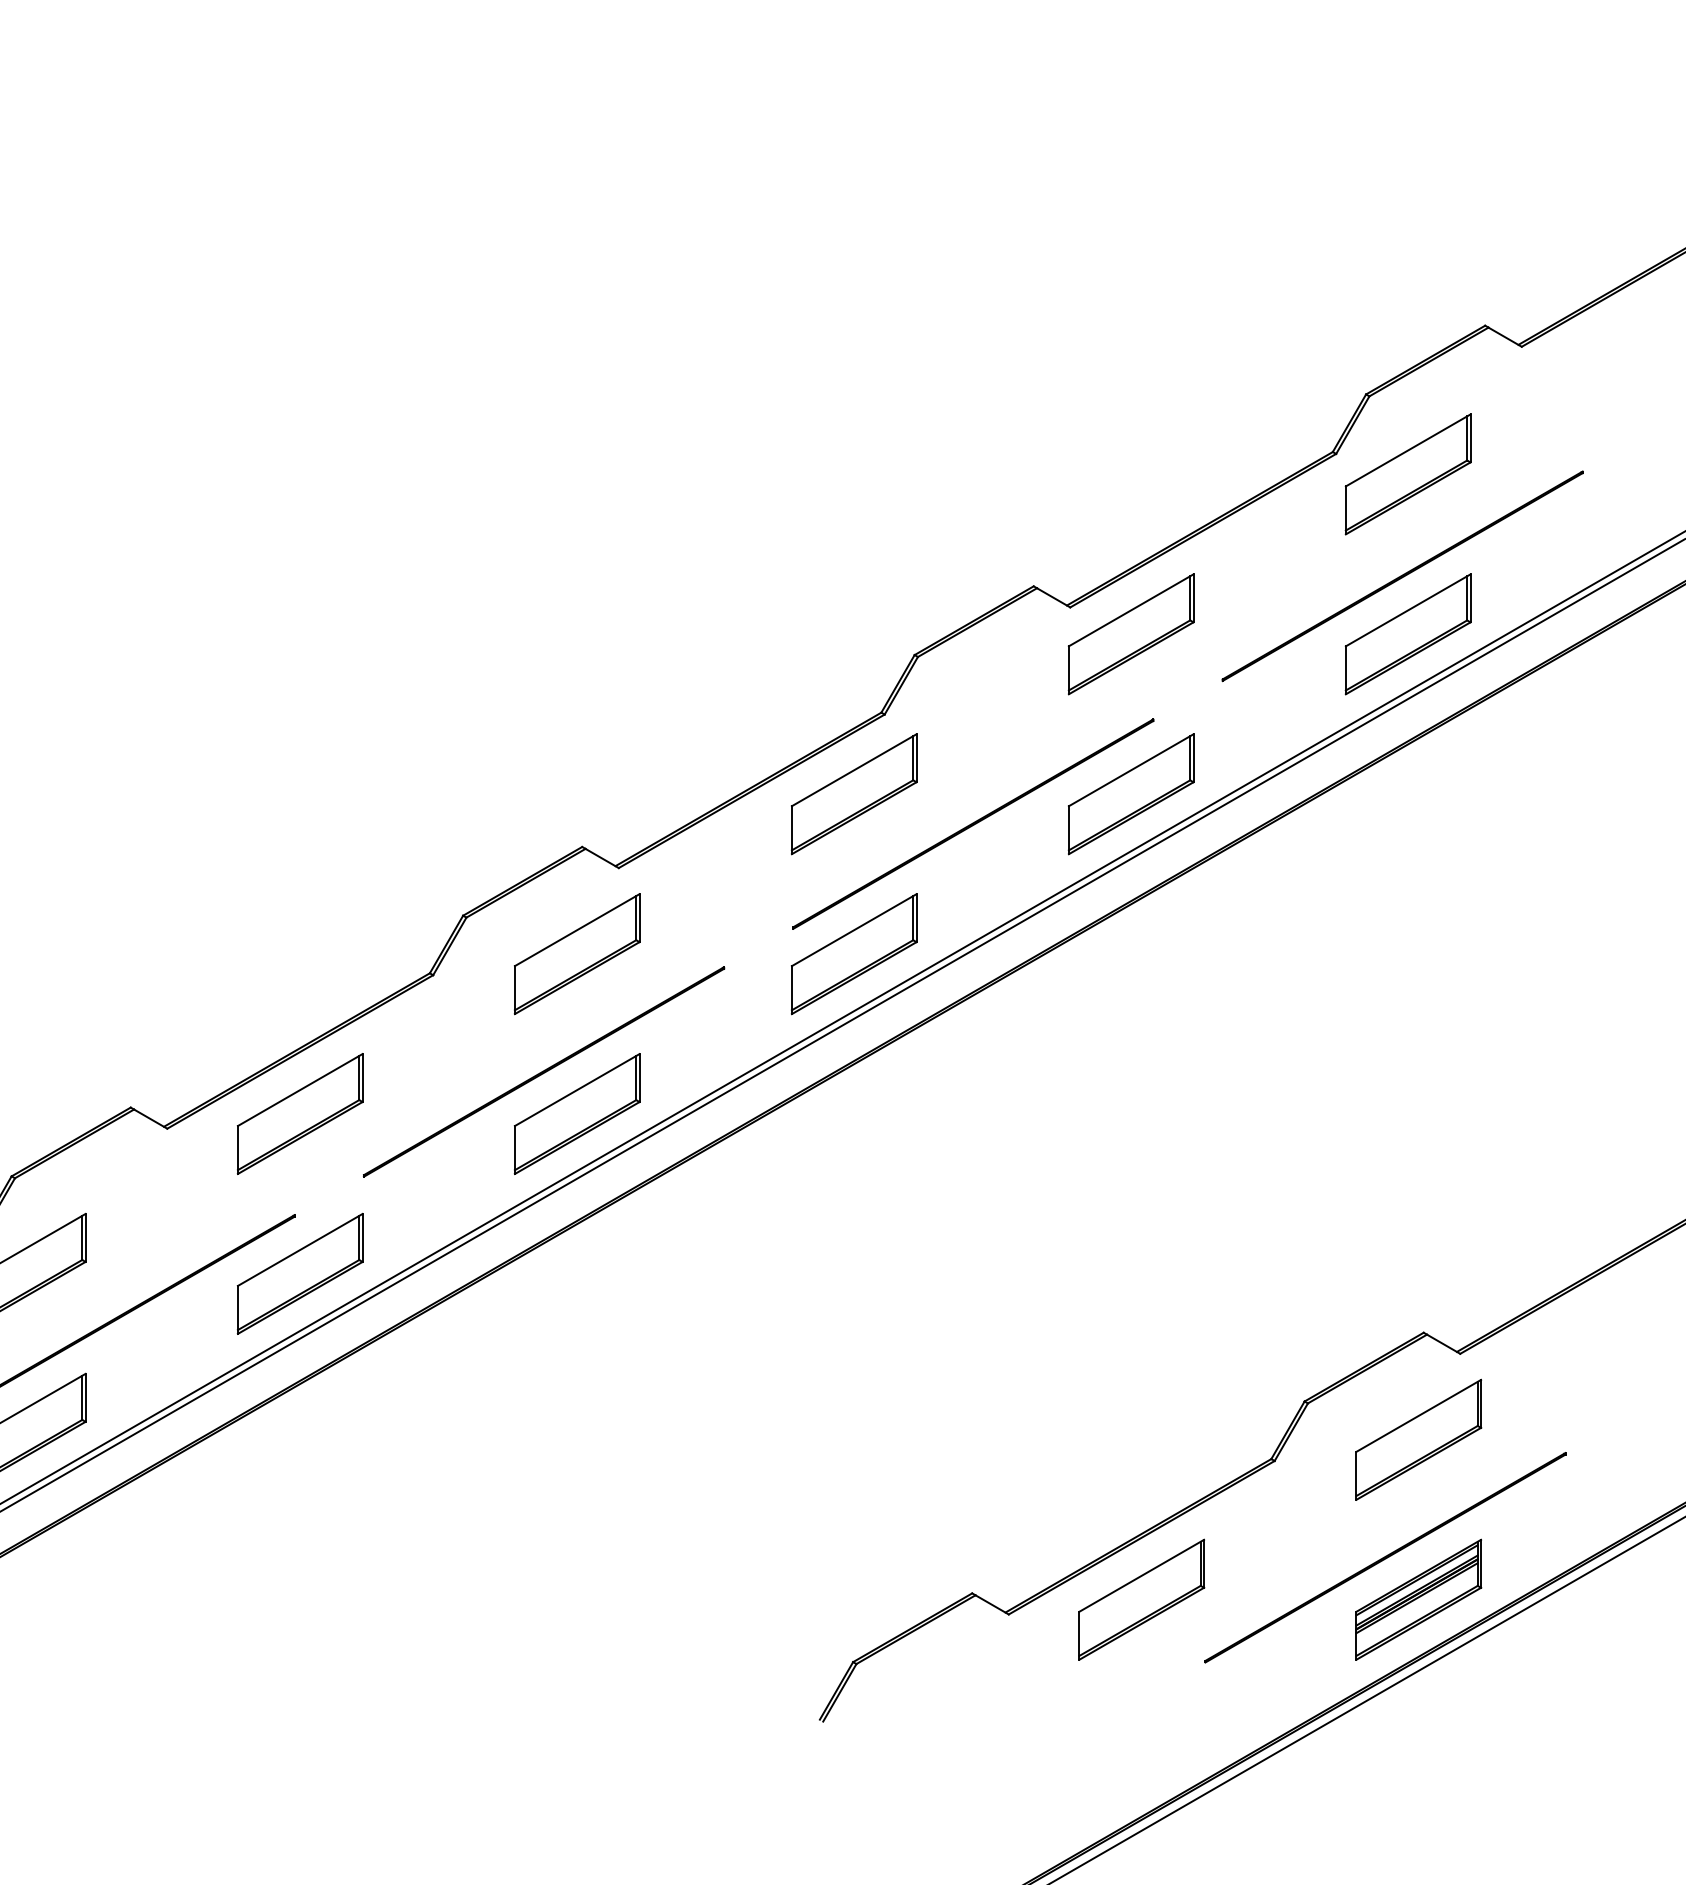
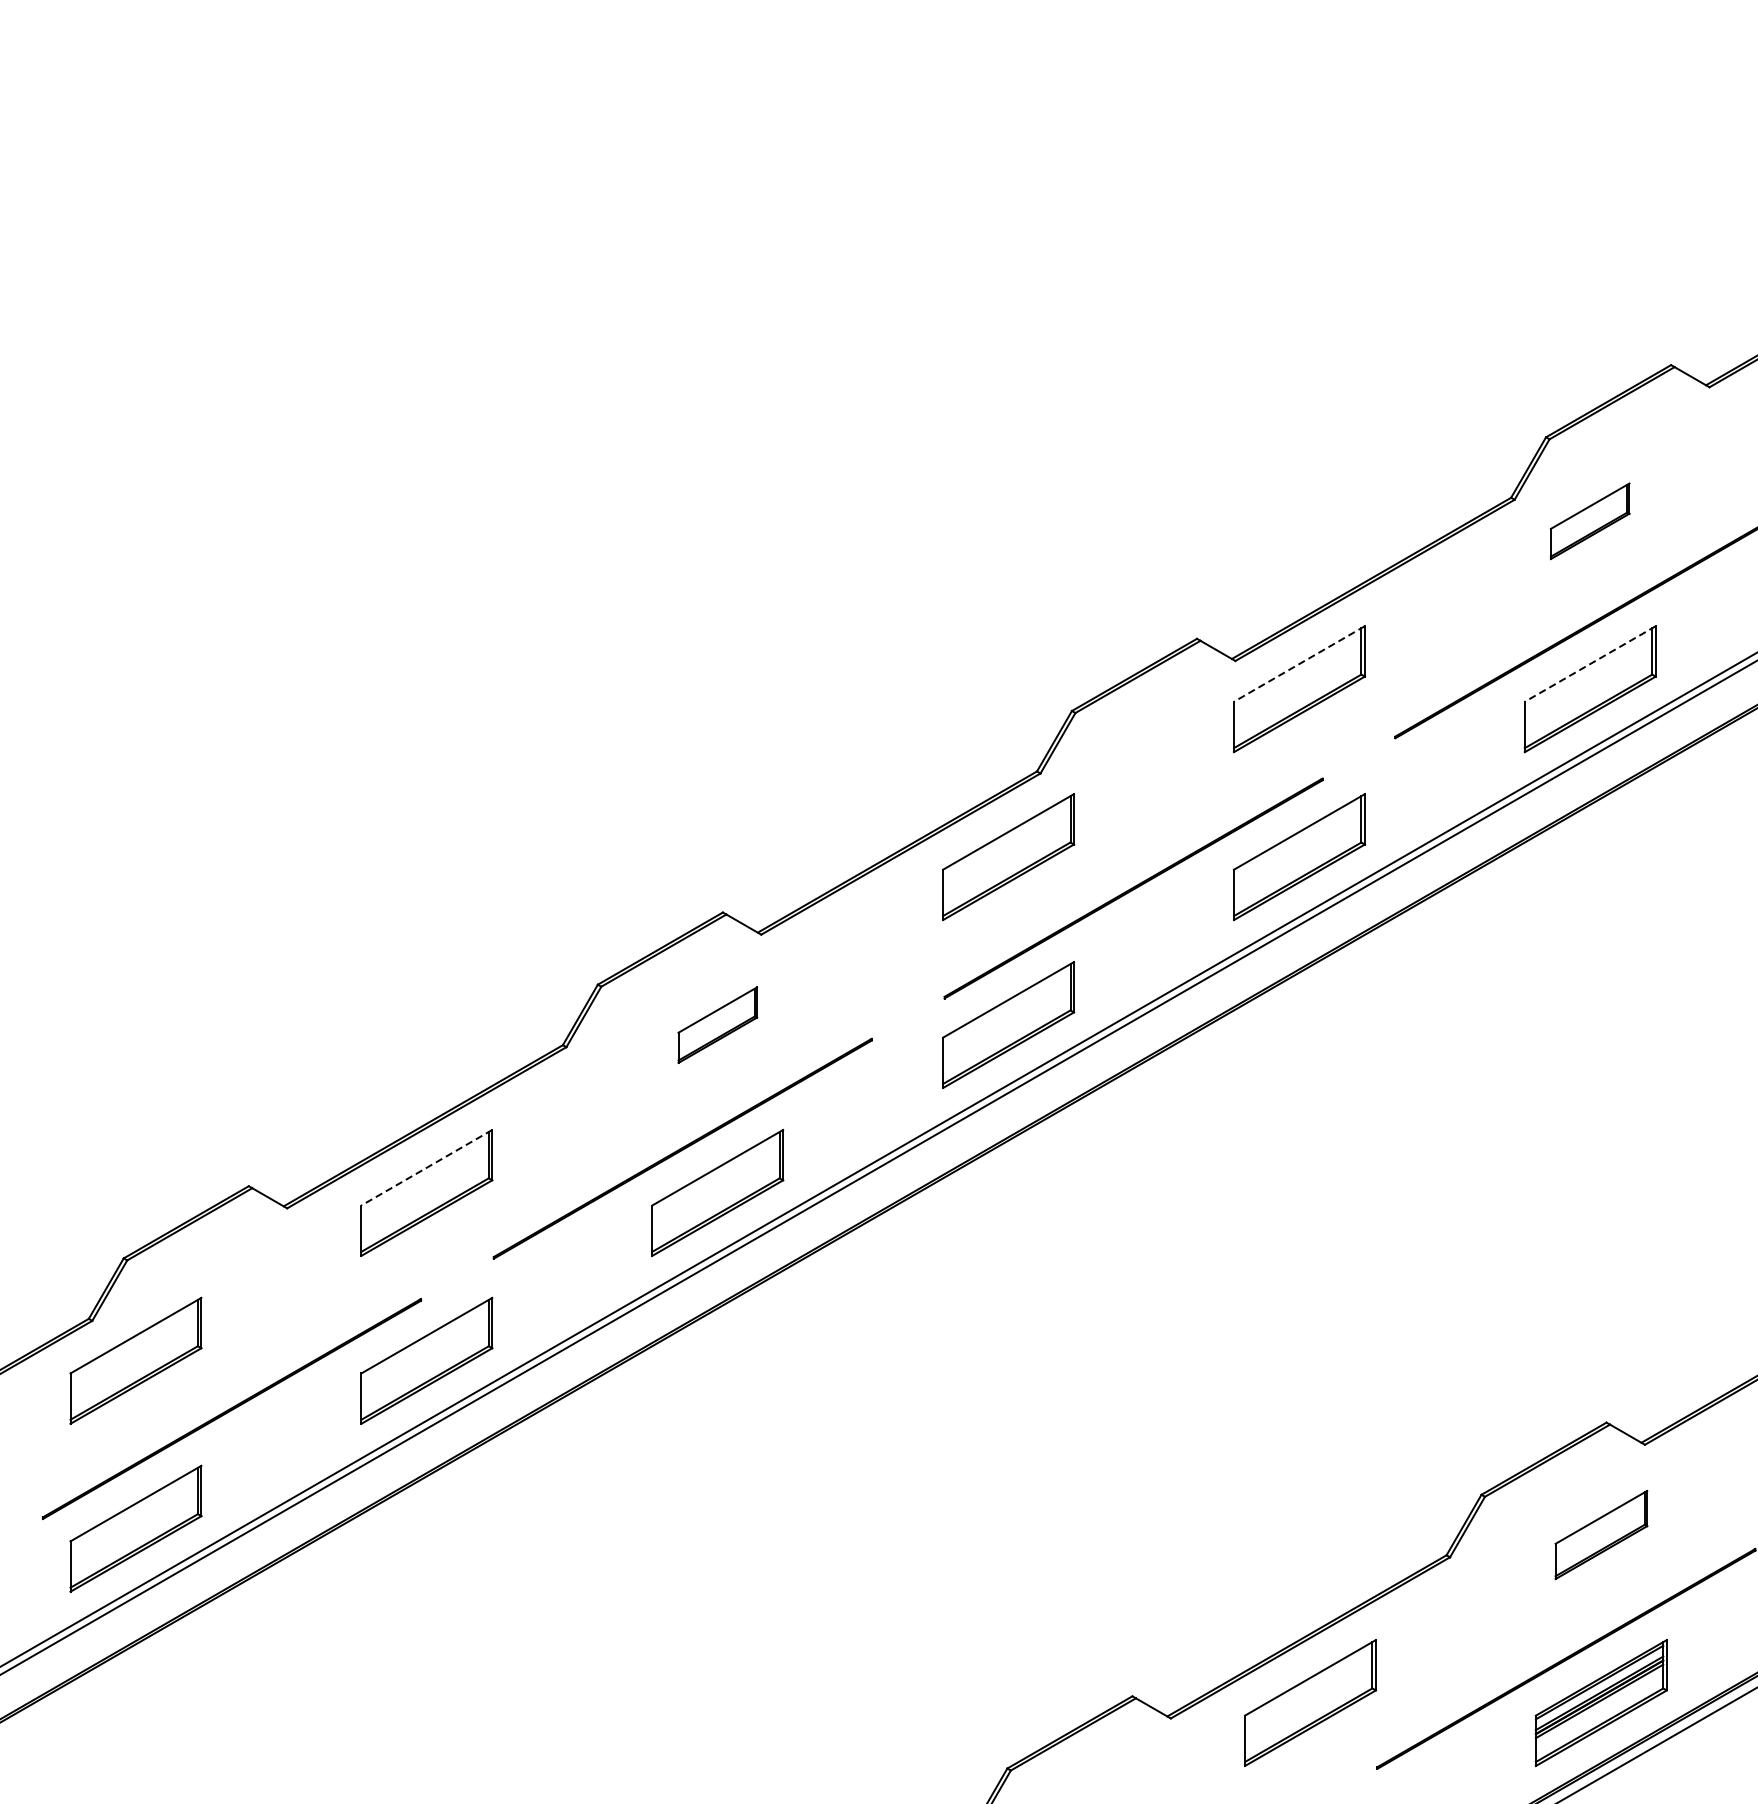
part: (1407, 474) -> (1589, 521), size x0.6
line: (1131, 610) -> (1299, 664), solid -> dashed
line: (1408, 610) -> (1590, 664), solid -> dashed
part: (577, 954) -> (717, 1025), size x0.6
line: (300, 1090) -> (427, 1168), solid -> dashed
part: (1418, 1439) -> (1601, 1534), size x0.7

